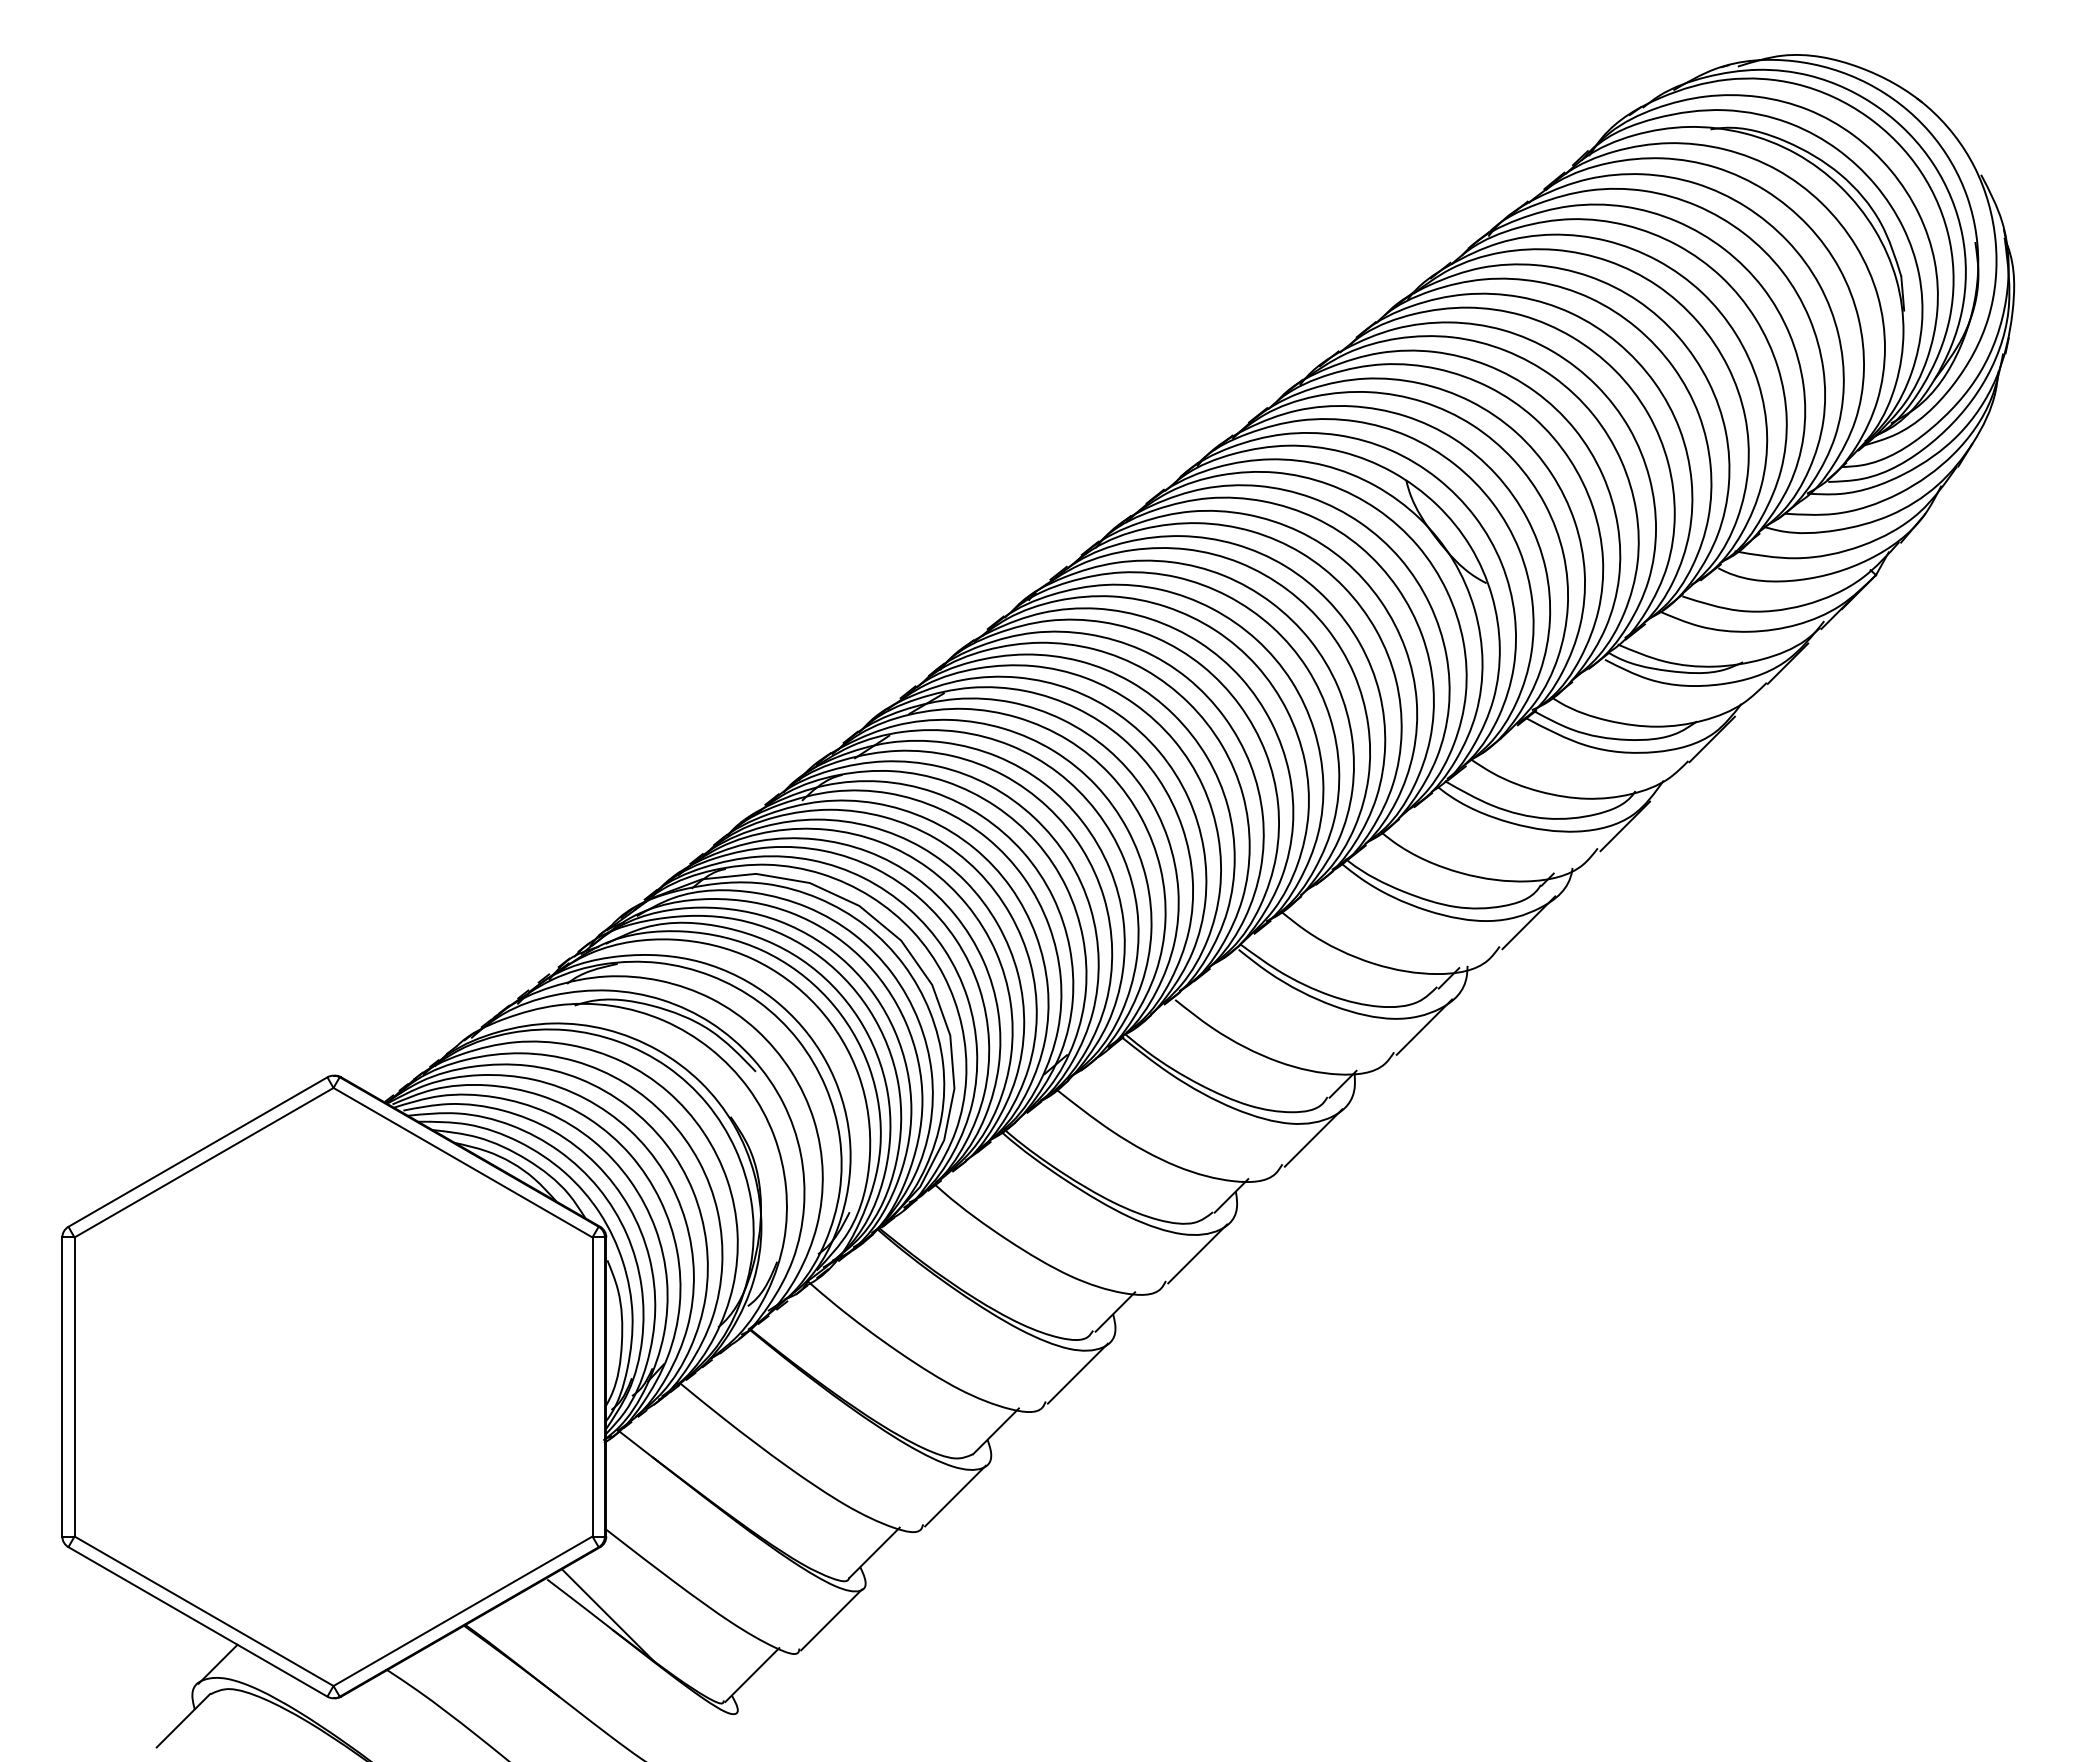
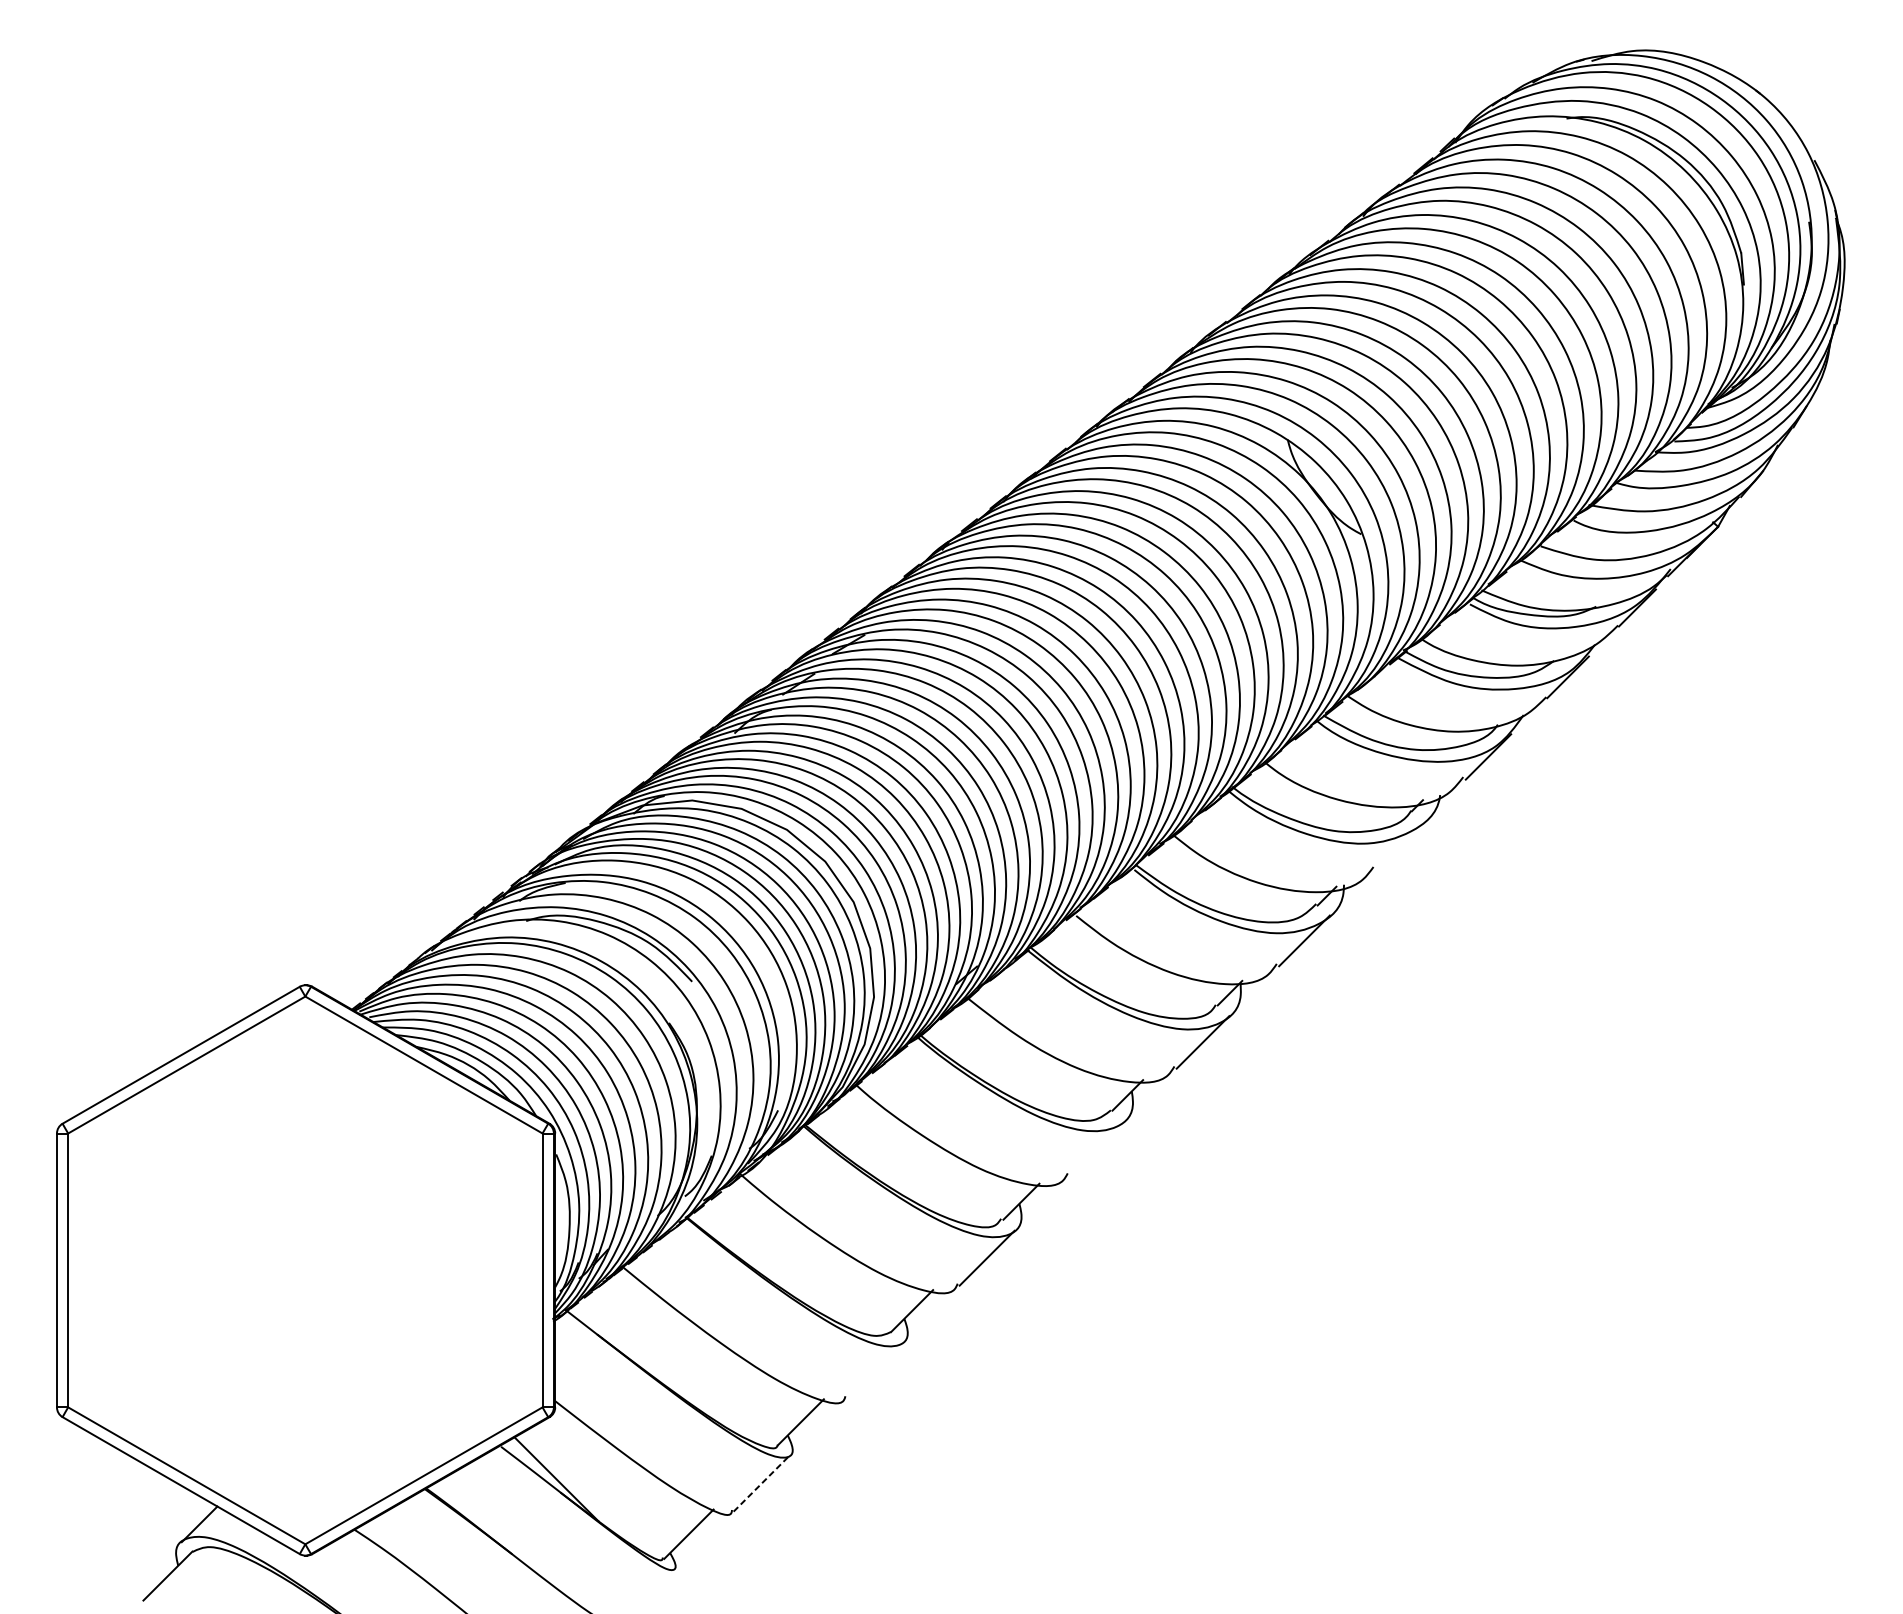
line: (1528, 922) -> (1399, 845), removed
line: (1197, 1253) -> (1096, 1148), removed
line: (955, 1495) -> (875, 1369), removed
line: (831, 1619) -> (761, 1483), solid -> dashed

